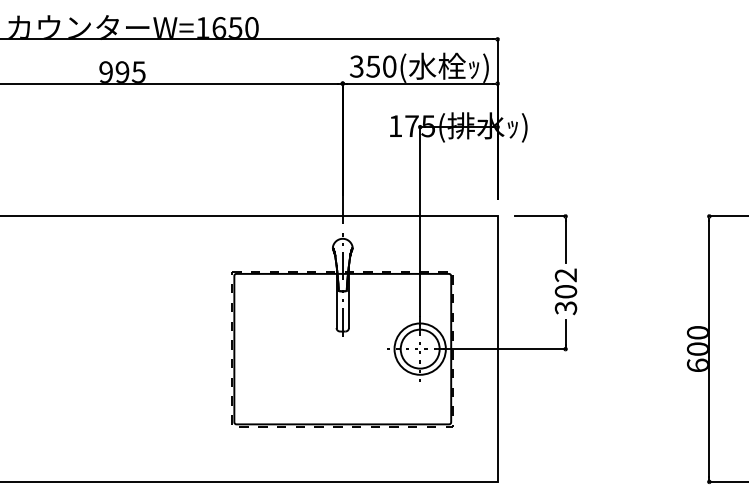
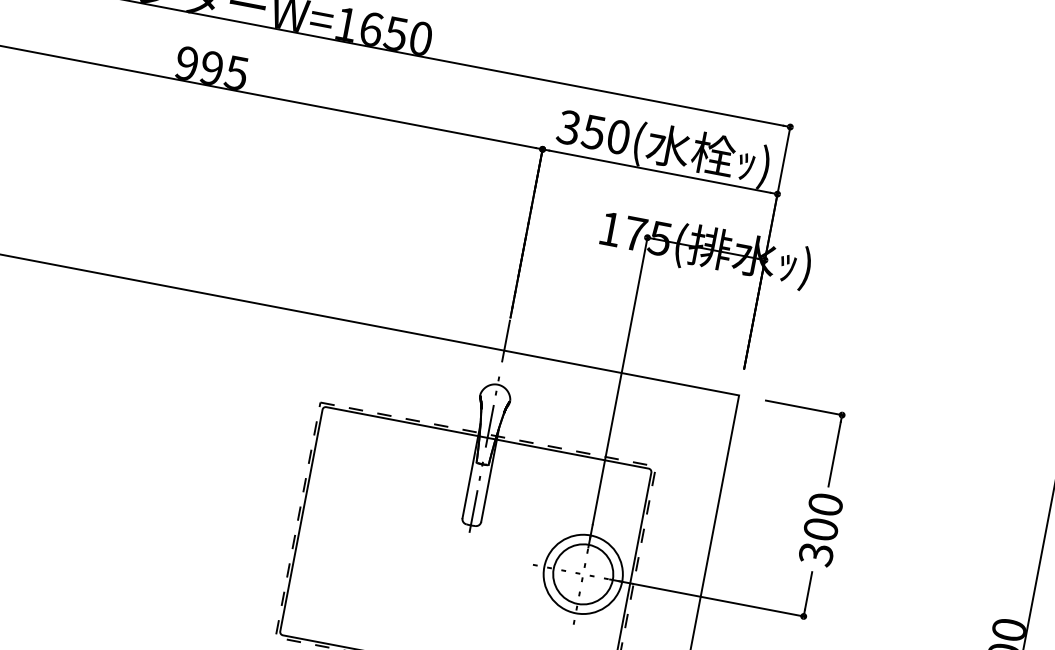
text: (566, 275) -> (826, 505), 302 -> 300

